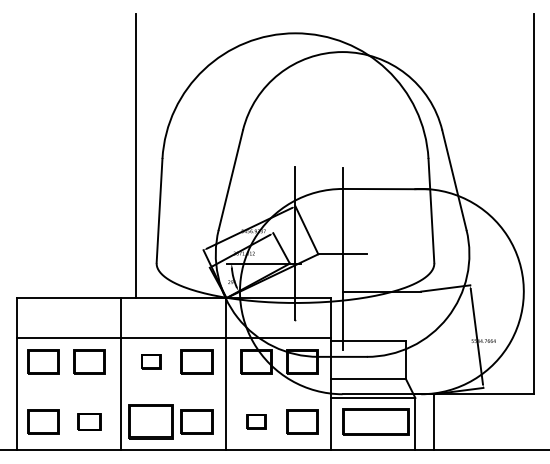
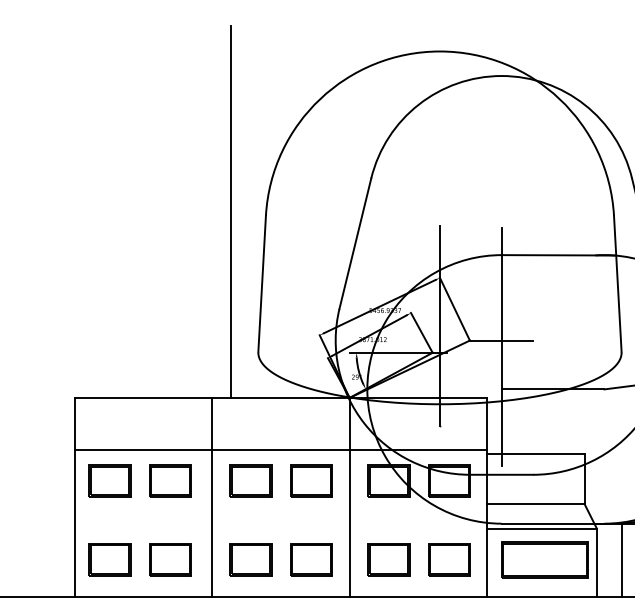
part: (150, 361) -> (250, 480), size x1.67
part: (89, 421) -> (170, 559), size x1.43
part: (150, 421) -> (250, 559), size x0.71
part: (256, 421) -> (388, 559), size x1.67

